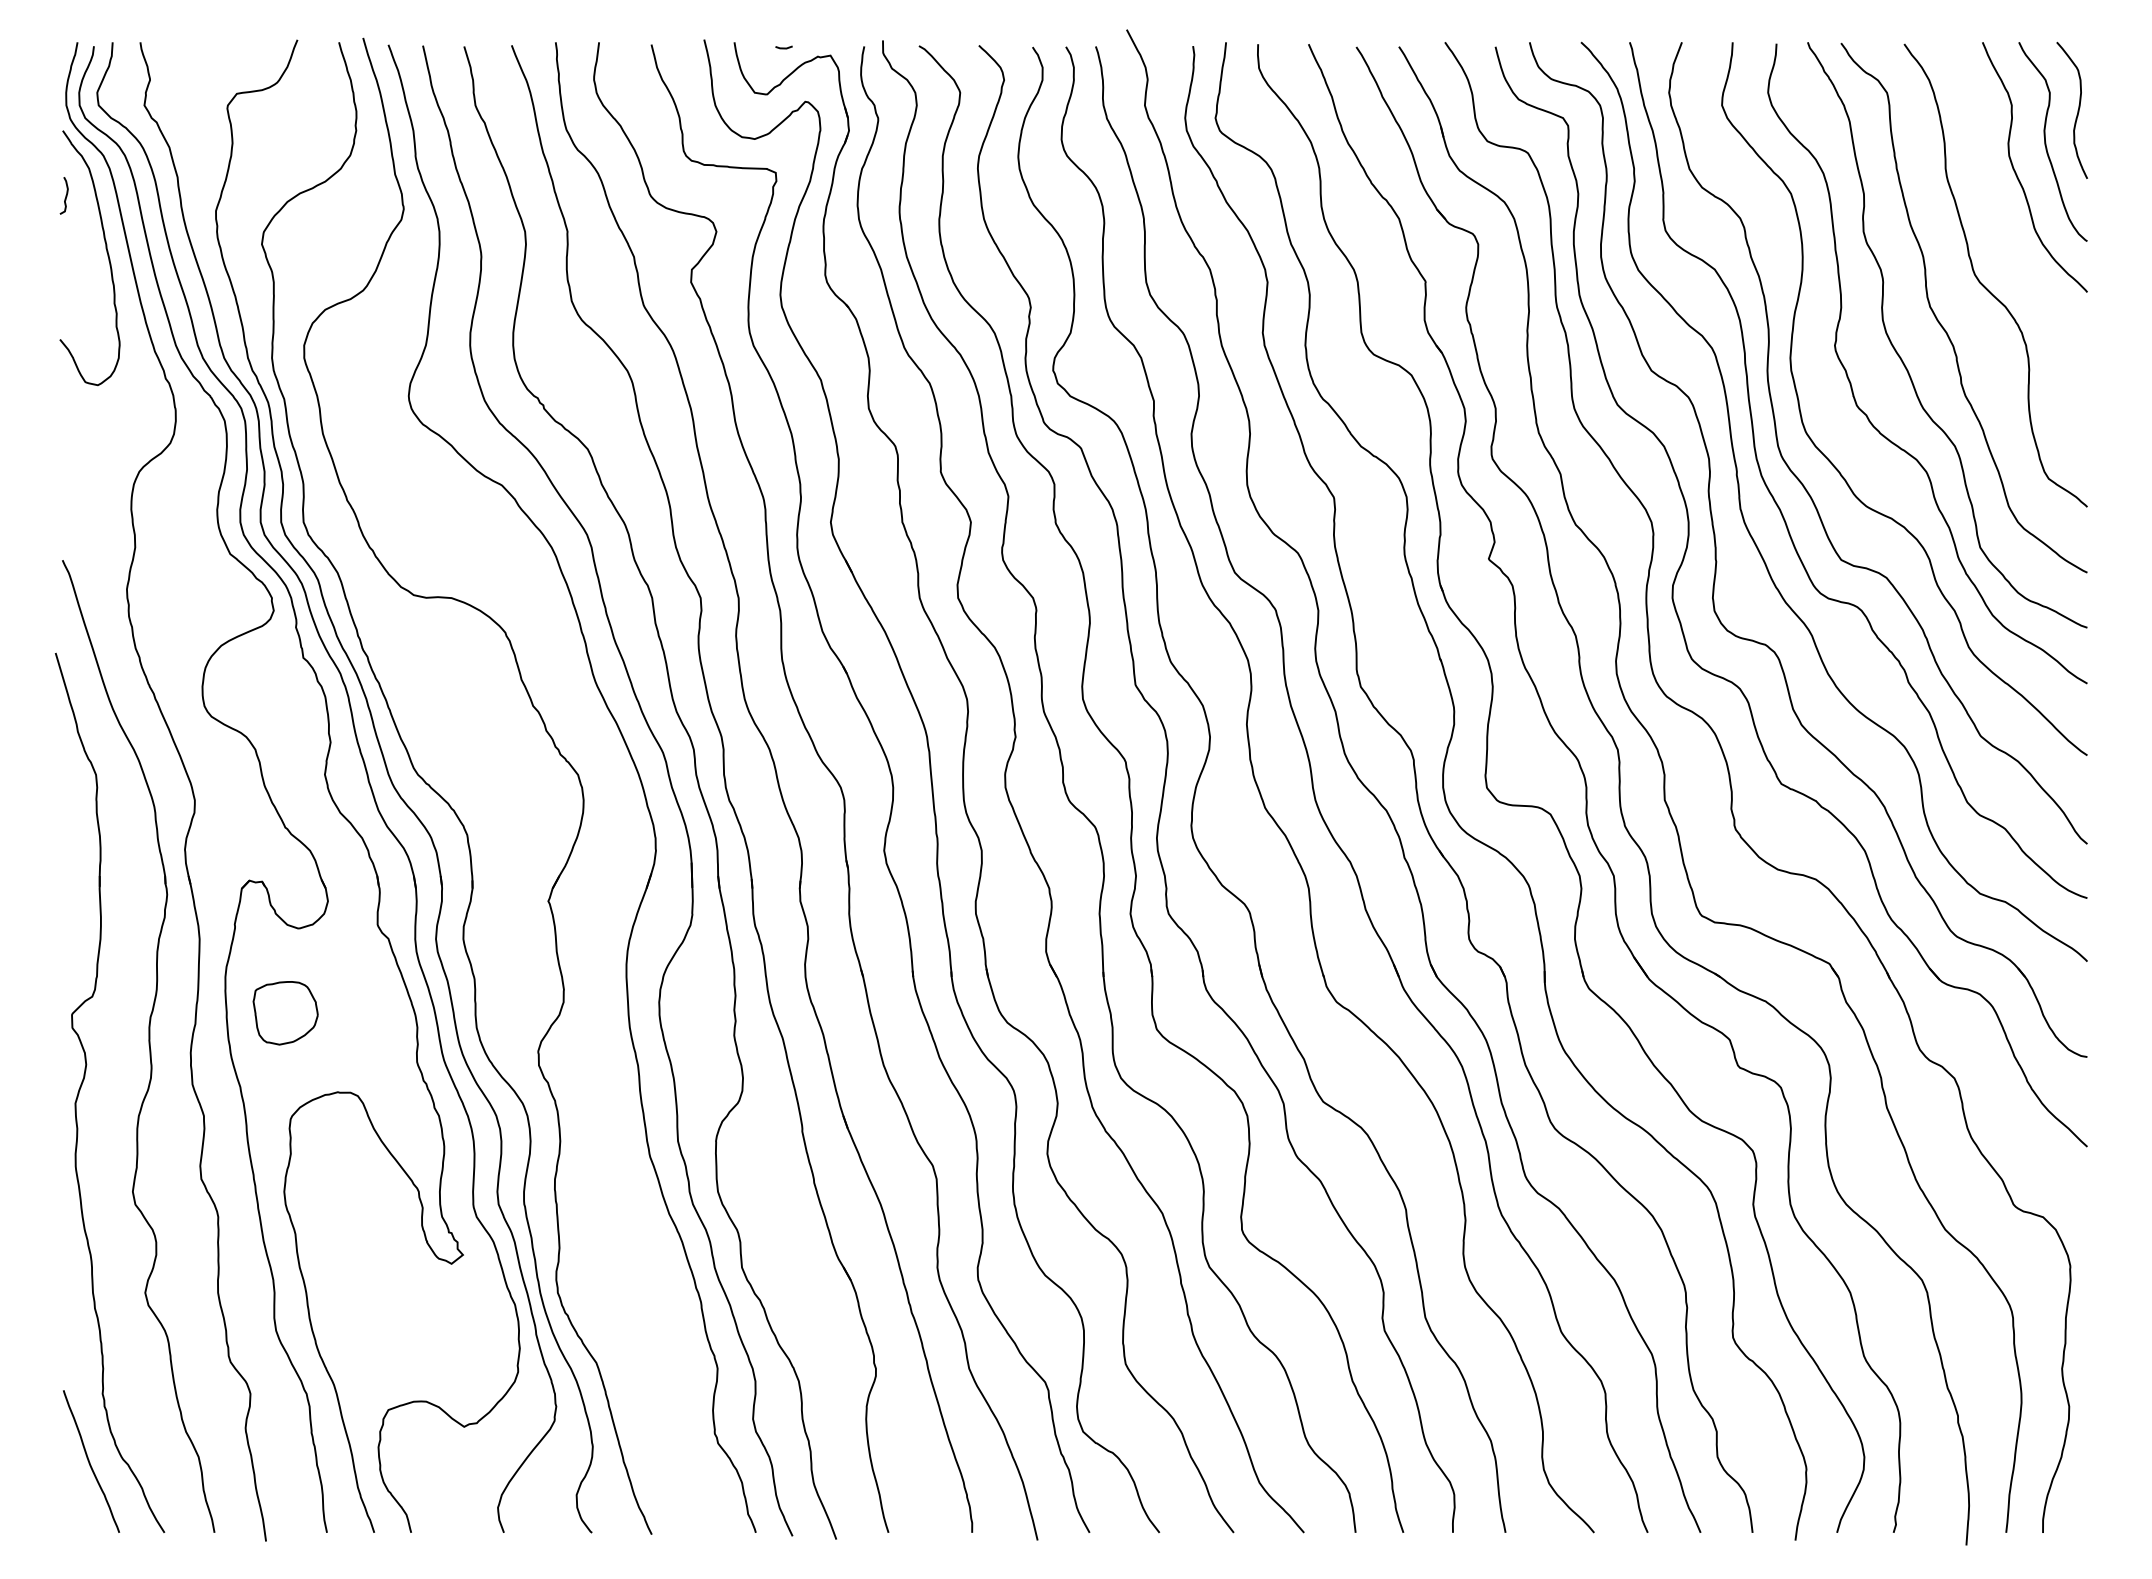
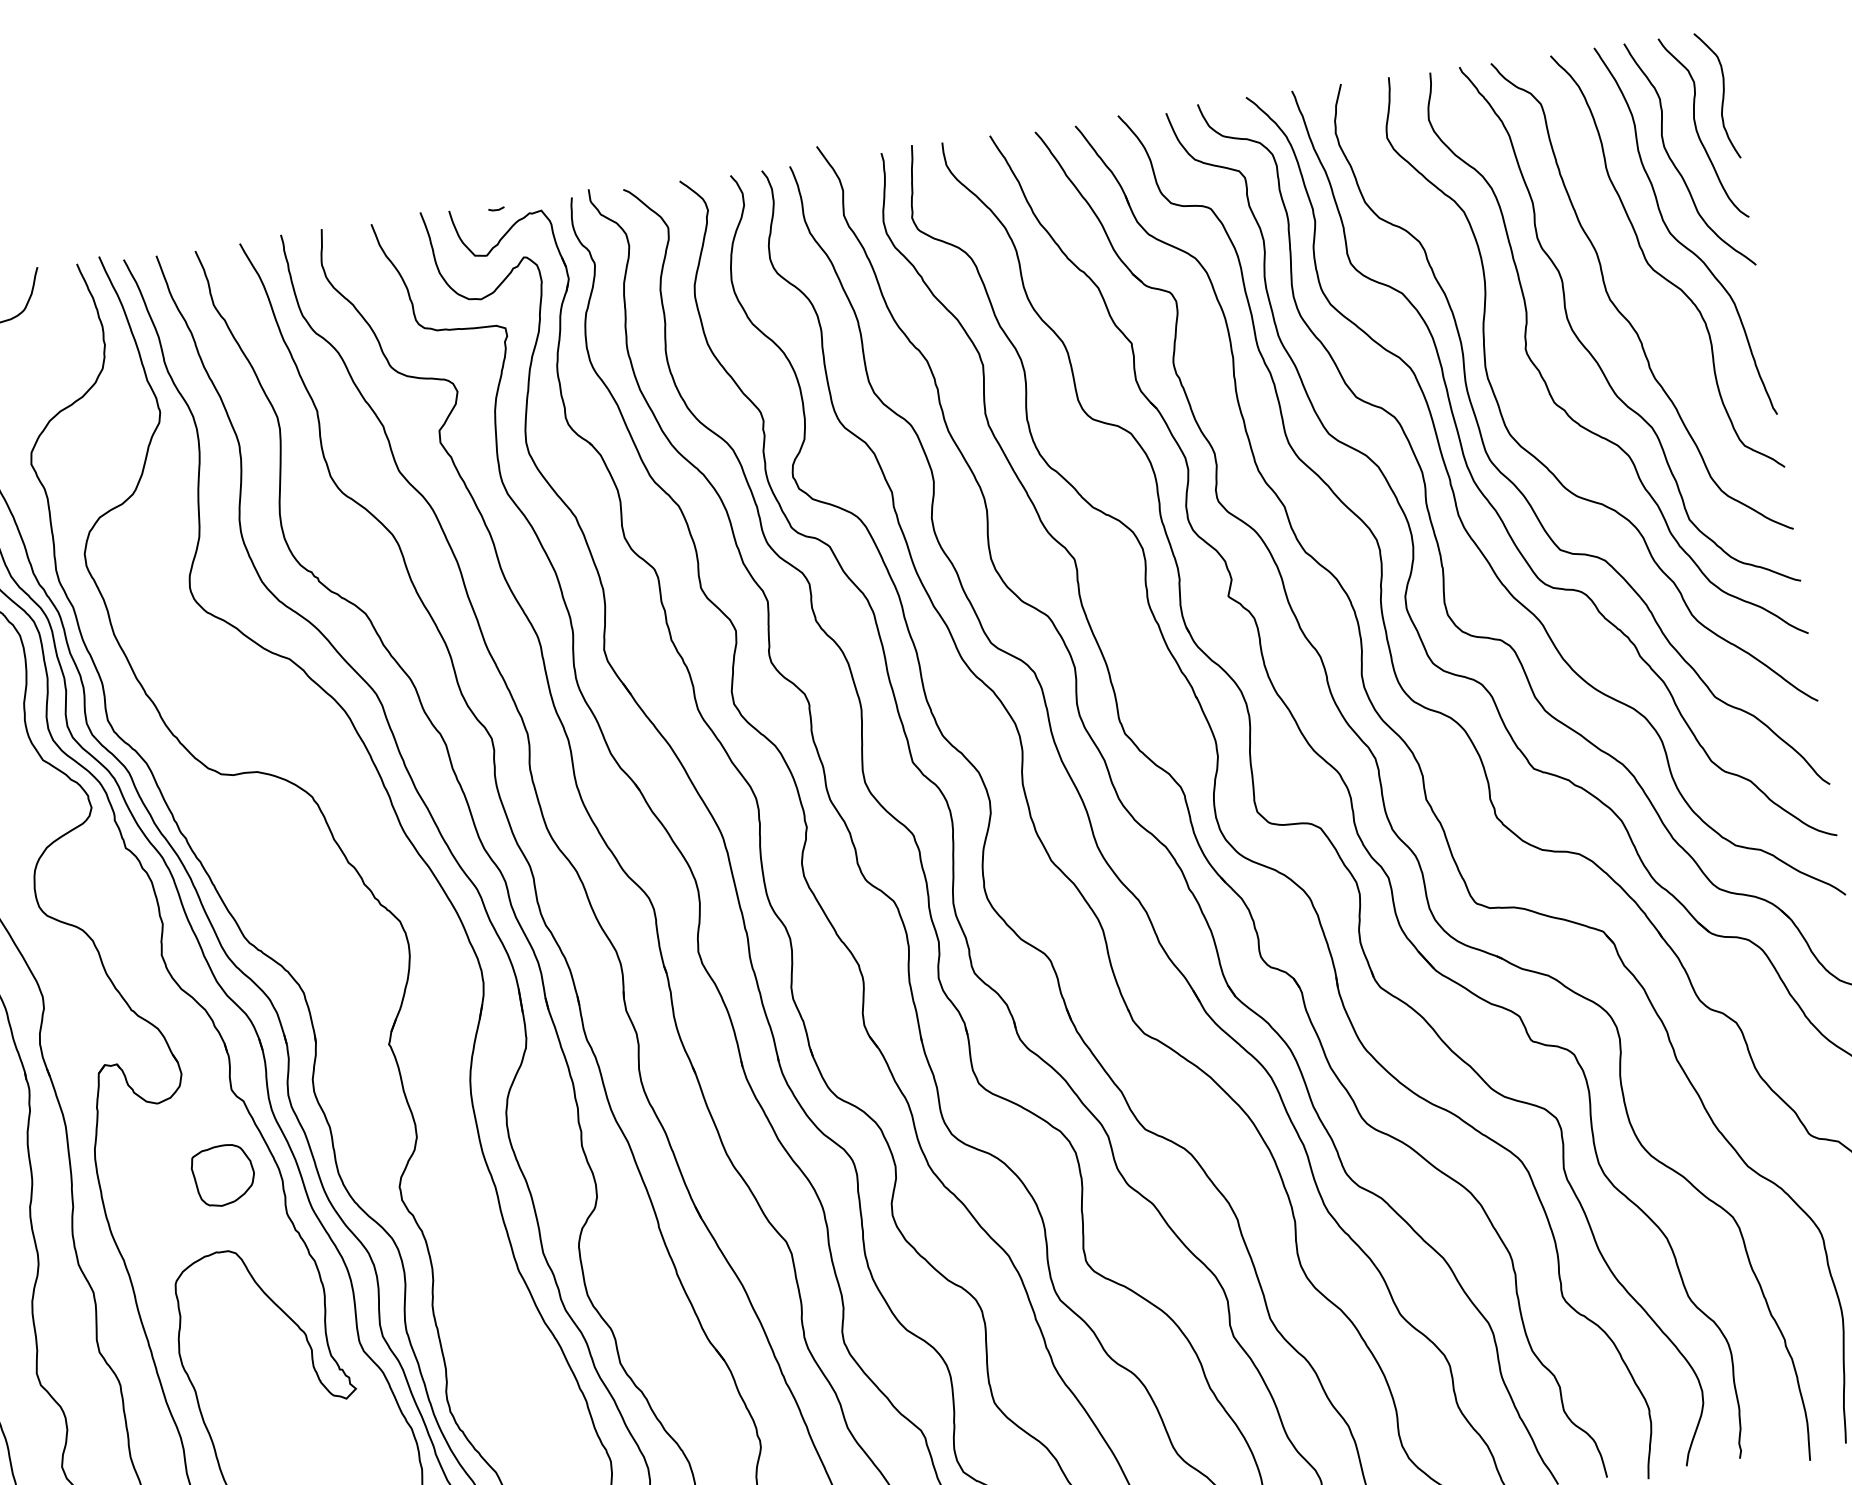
curve: (2008, 252) -> (1676, 238), added
part: (285, 1013) -> (223, 1175), moved

